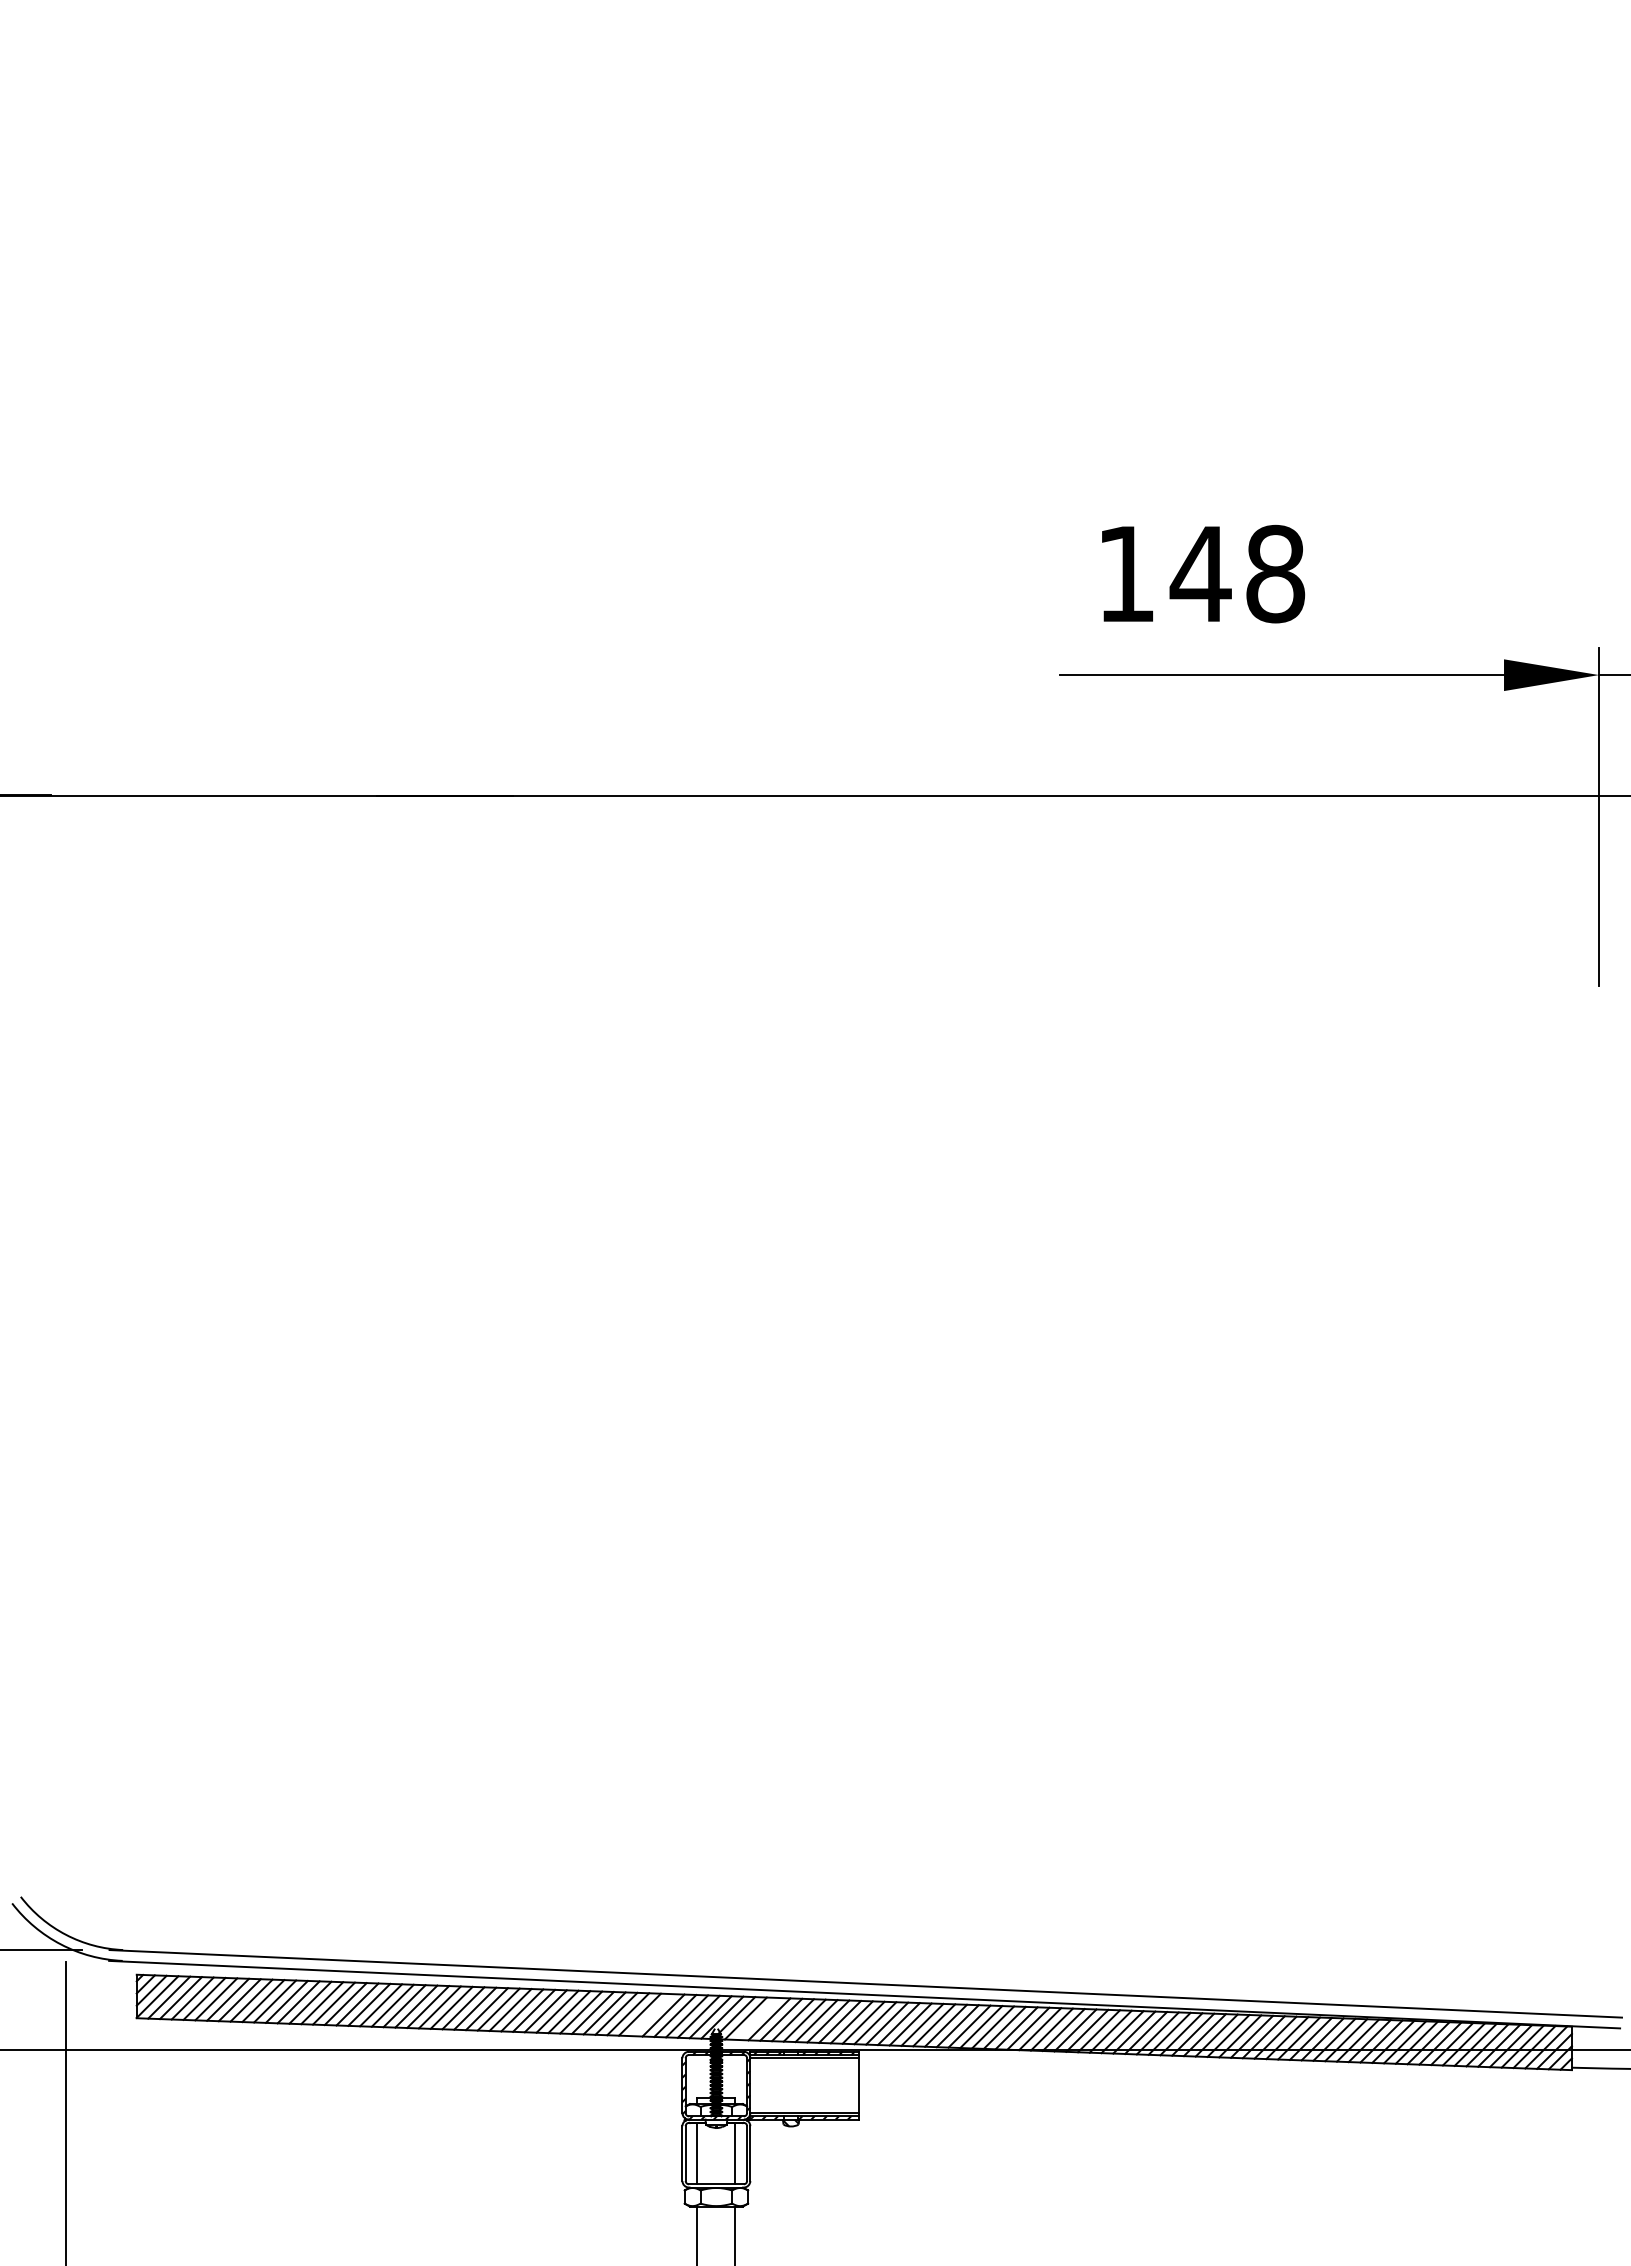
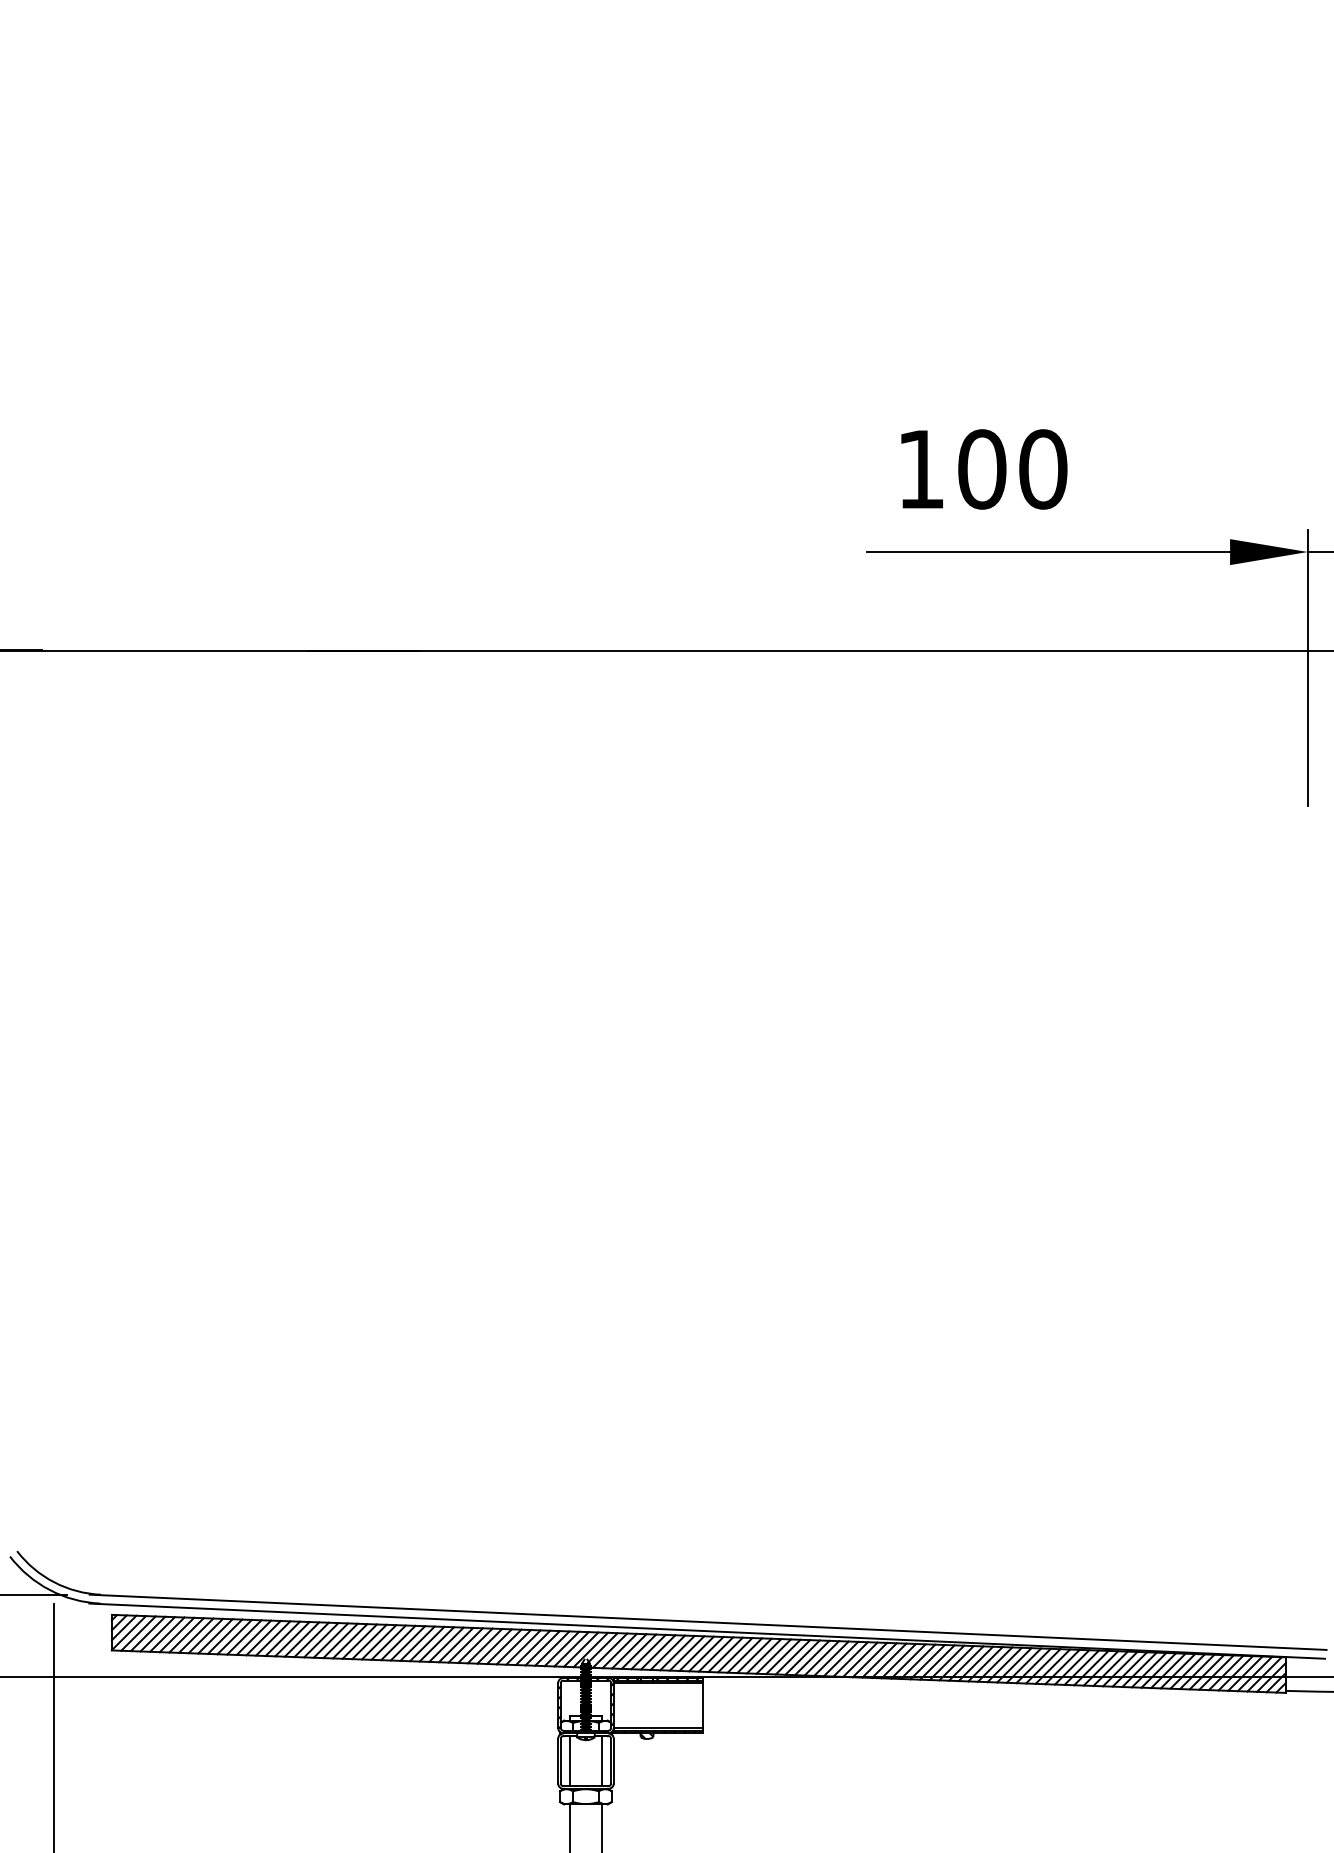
text: (1237, 573) -> (1012, 468), 148 -> 100
line: (651, 2015) -> (532, 1648), added
line: (757, 2018) -> (619, 1650), added

